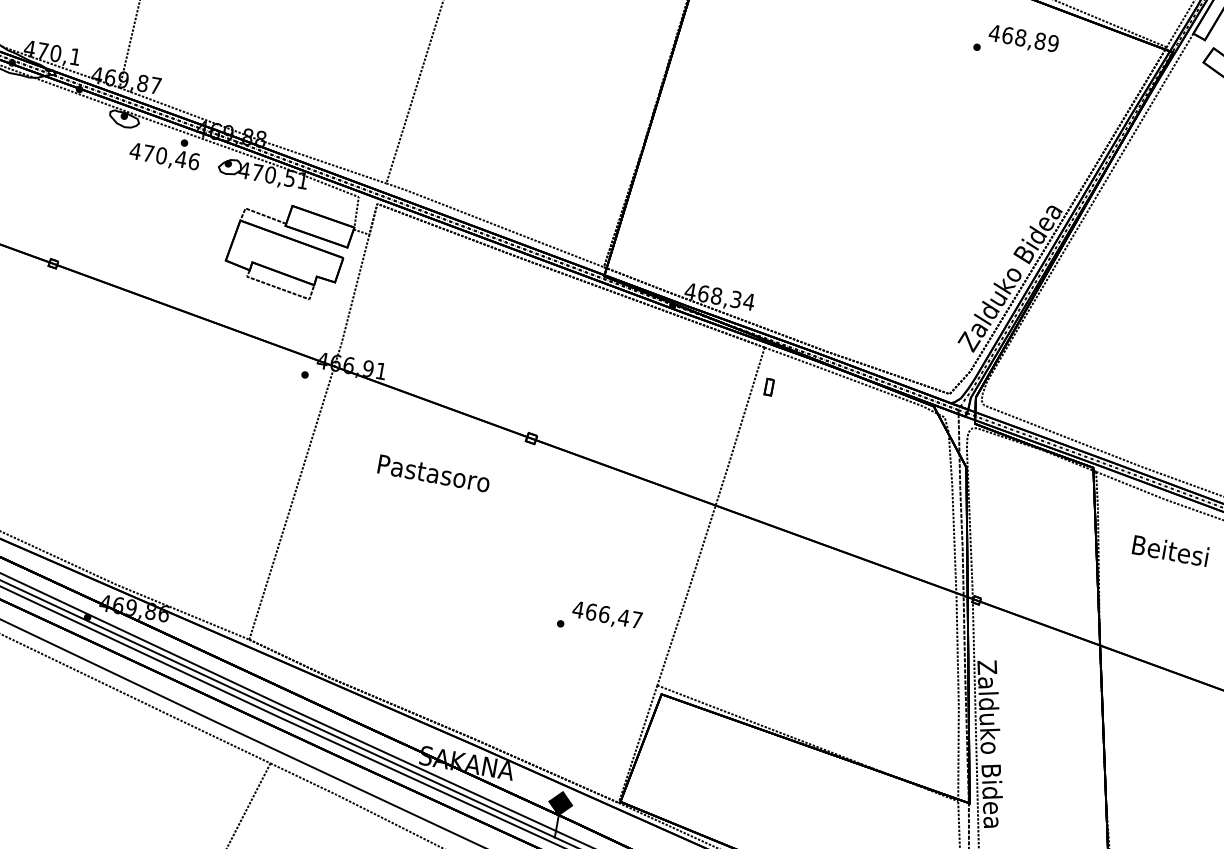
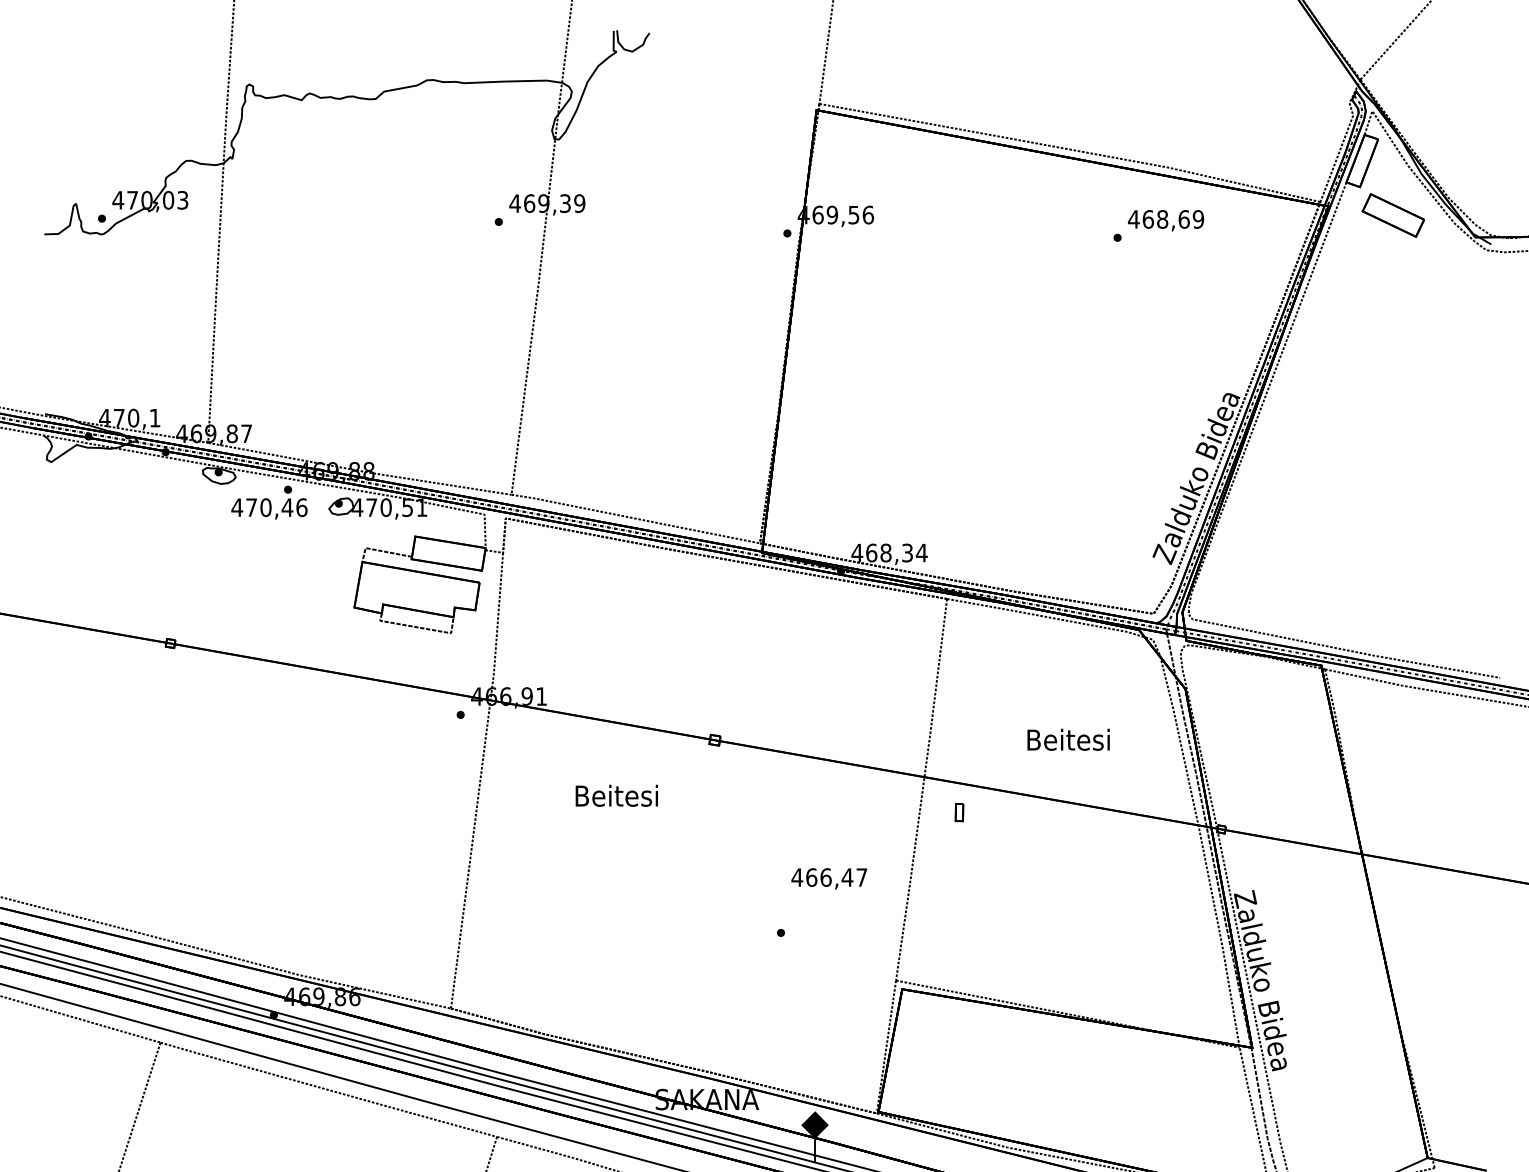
text: (1039, 41) -> (1183, 219), 468,89 -> 468,69
part: (769, 387) -> (959, 812), moved
text: (434, 473) -> (617, 795), Pastasoro -> Beitesi
text: (1170, 550) -> (1068, 739), moved
text: (607, 615) -> (829, 878), moved

